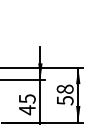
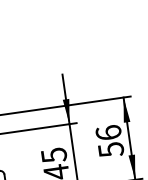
text: (64, 88) -> (107, 131), 58 -> 56

